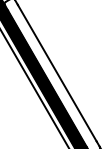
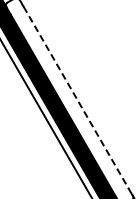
line: (57, 73) -> (76, 98), solid -> dashed

